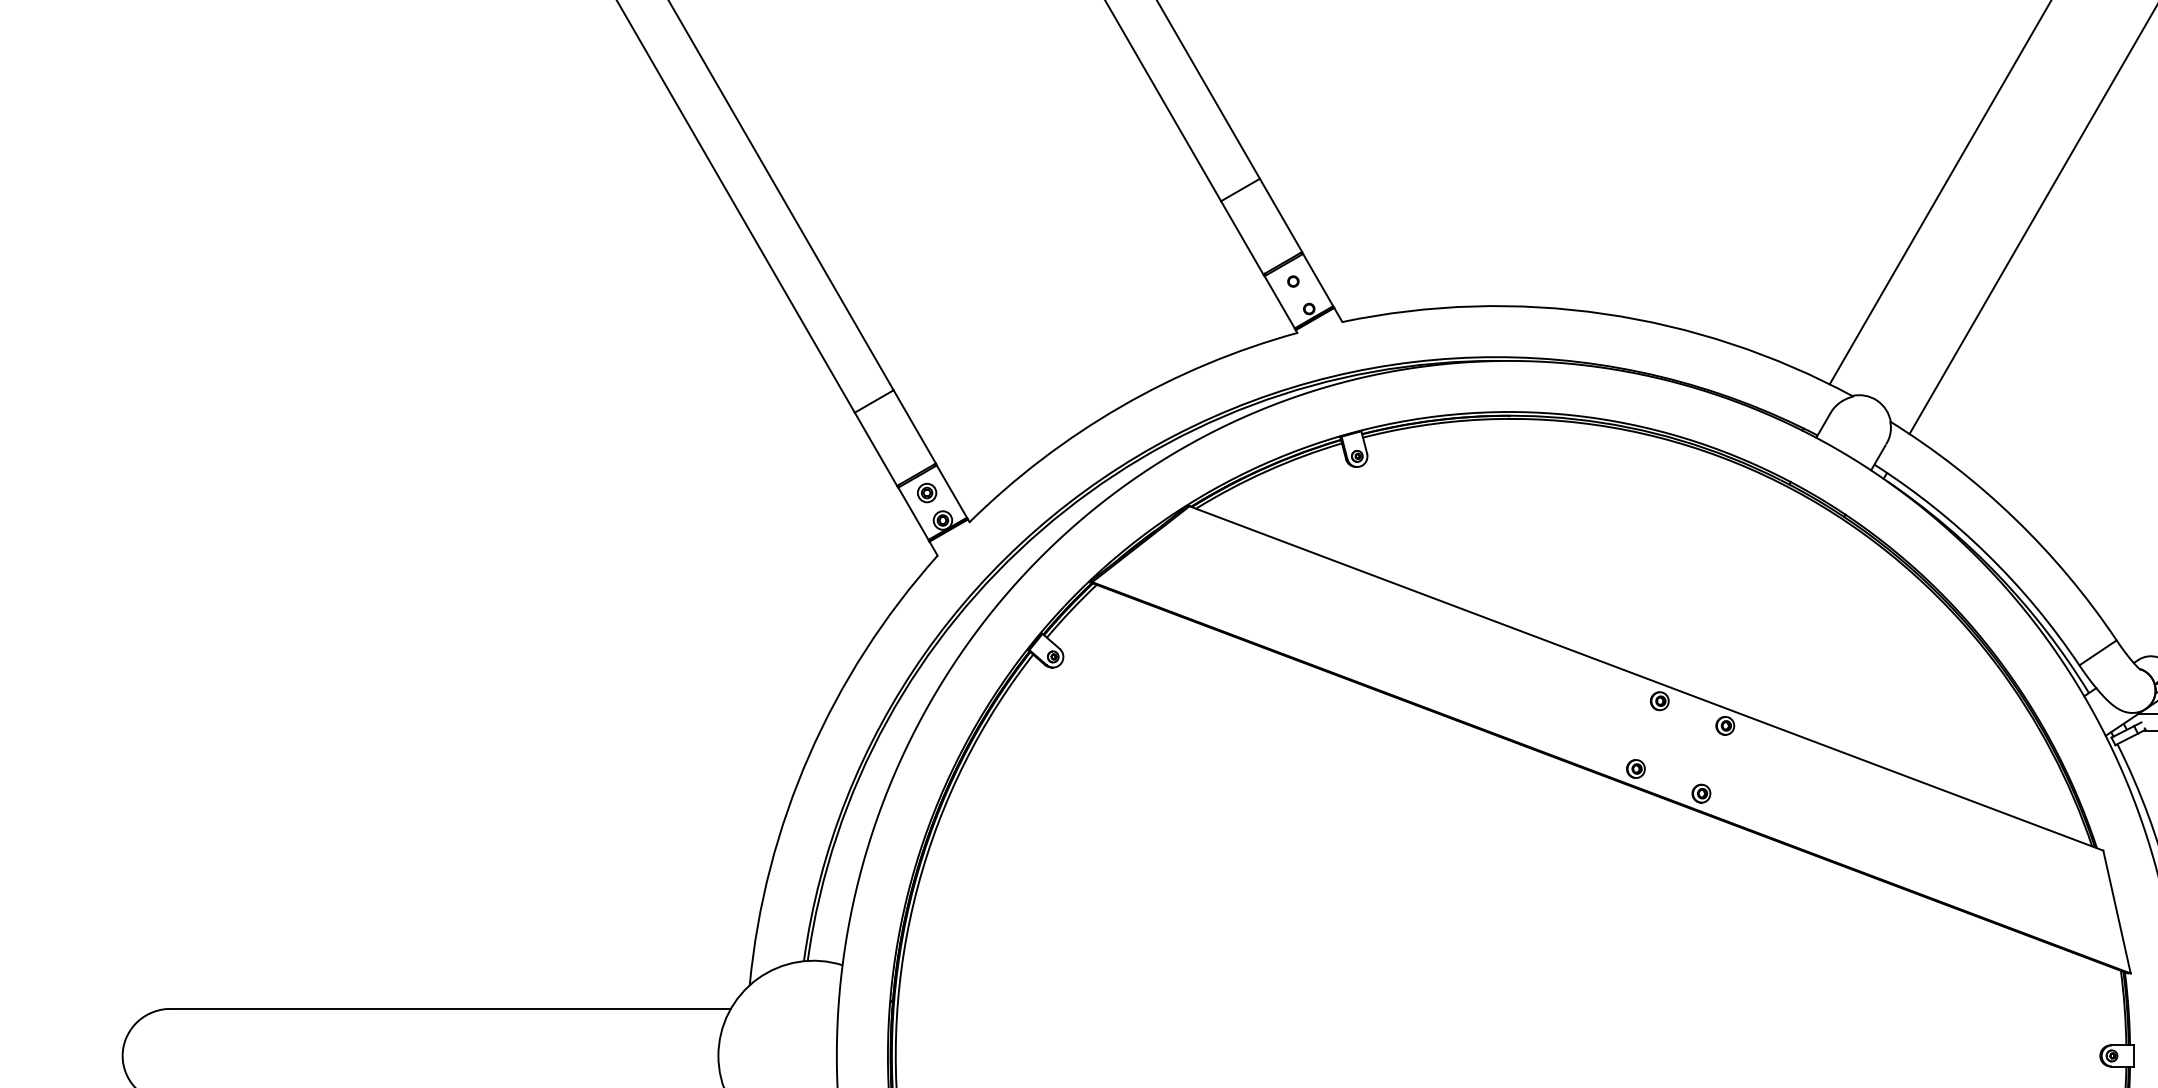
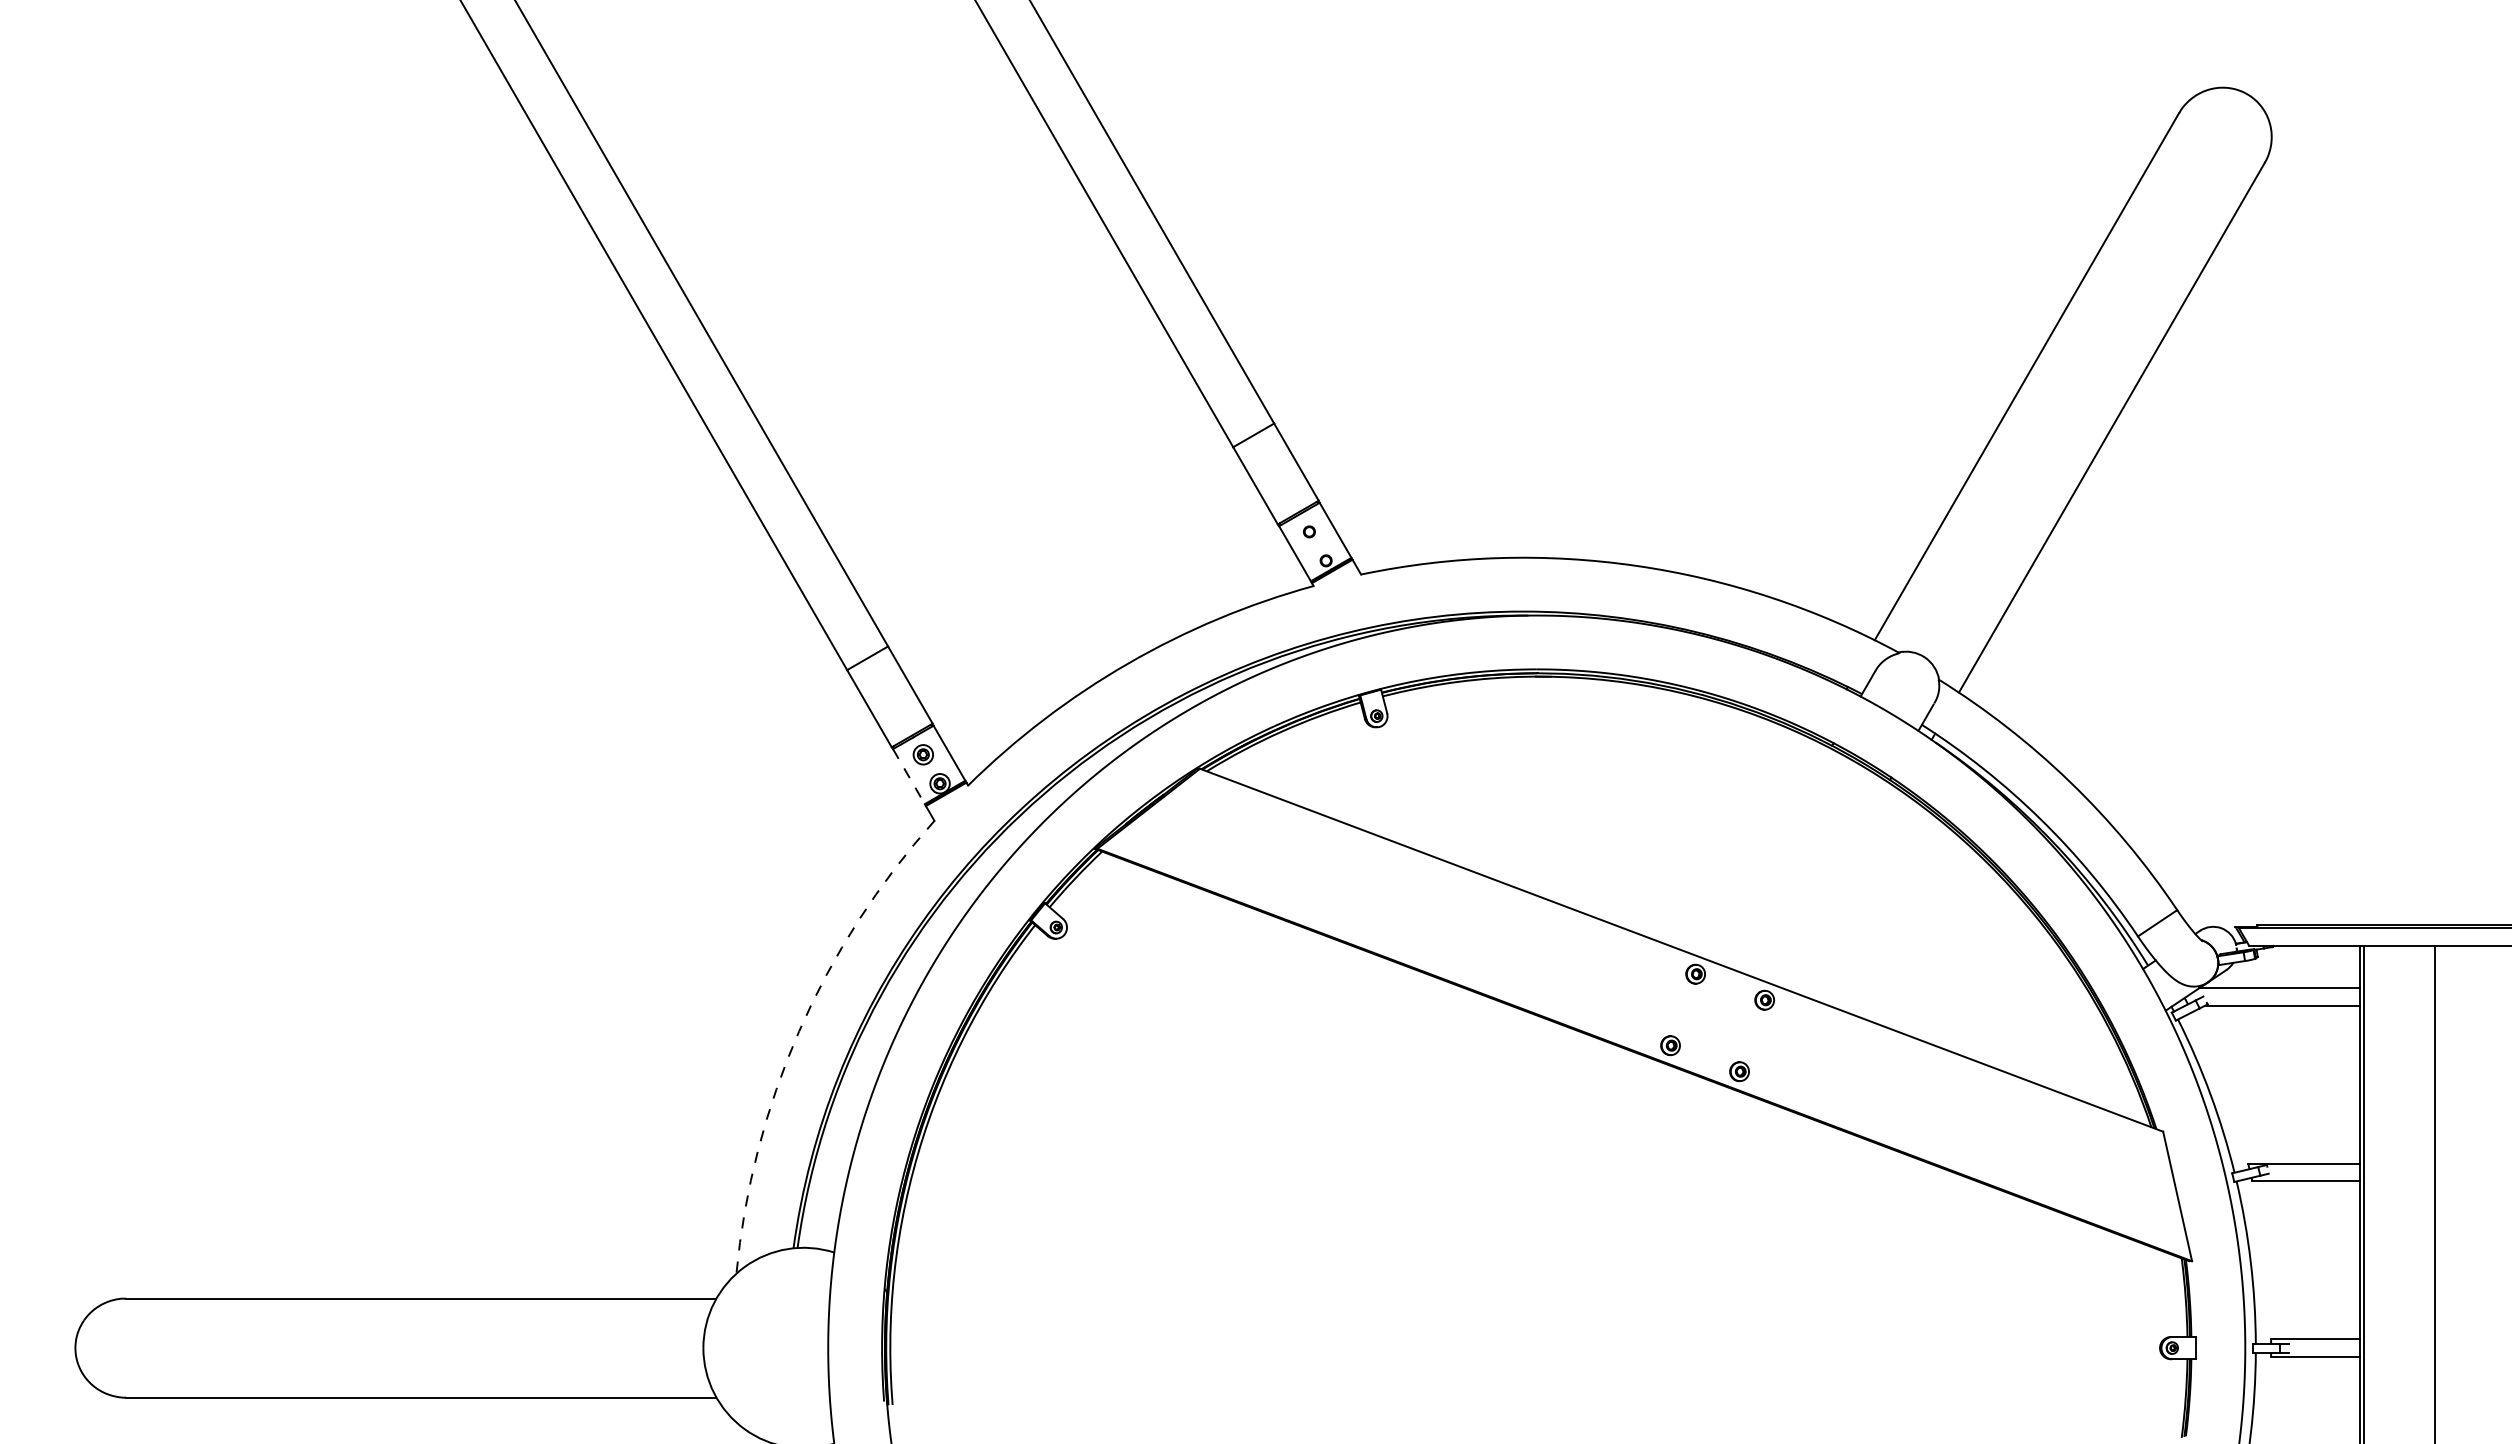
line: (913, 513) -> (908, 776), solid -> dashed
arc: (809, 755) -> (799, 1031), solid -> dashed

